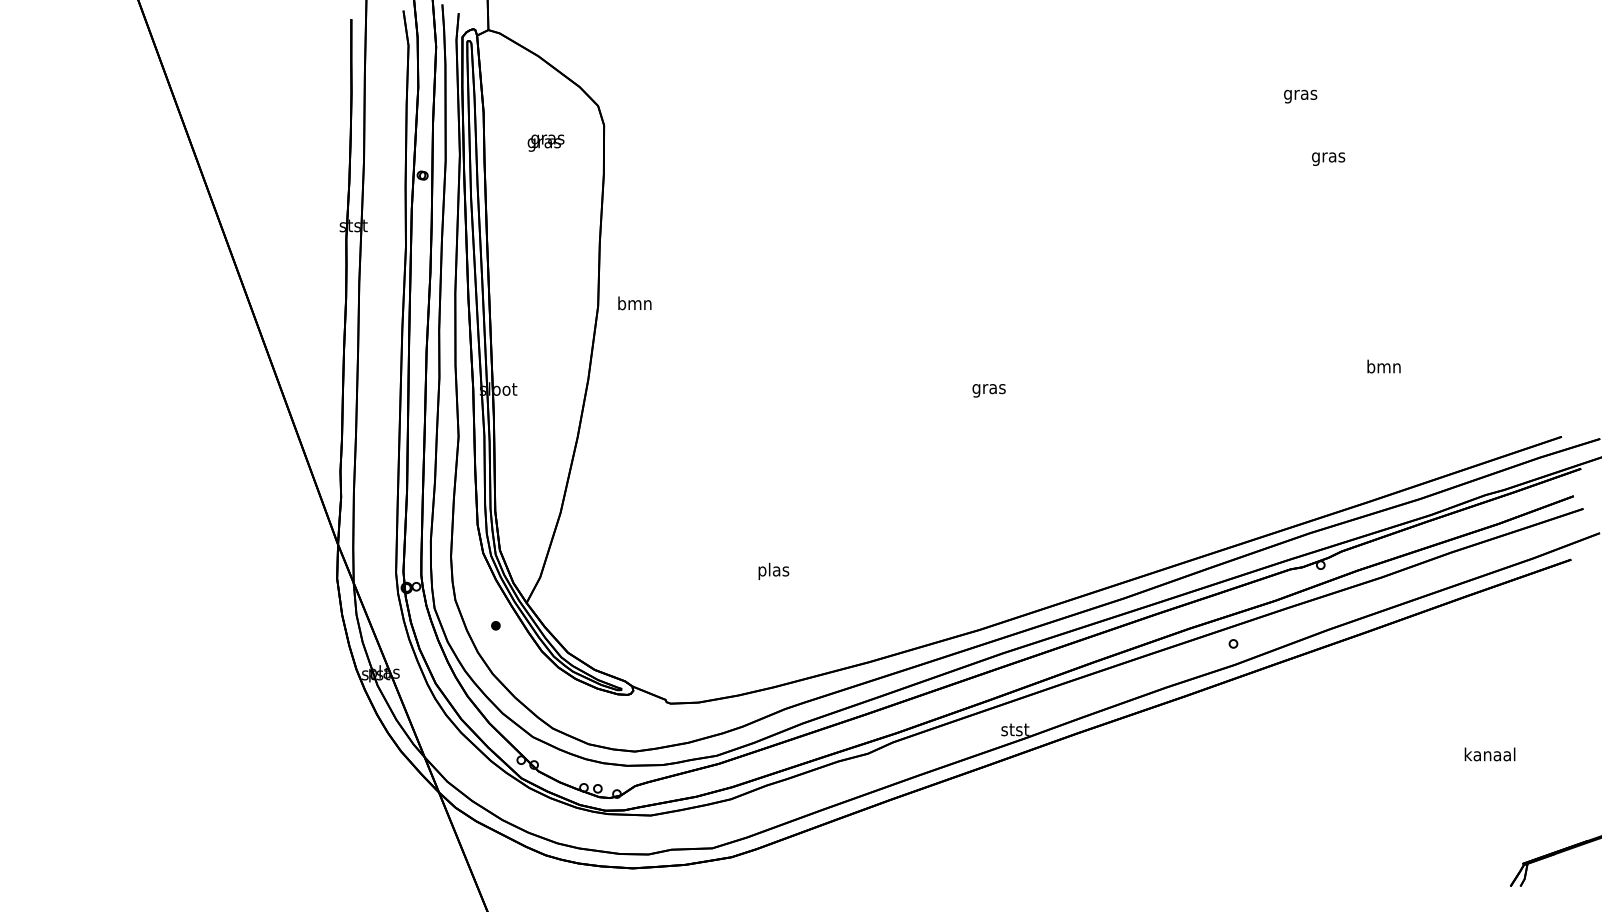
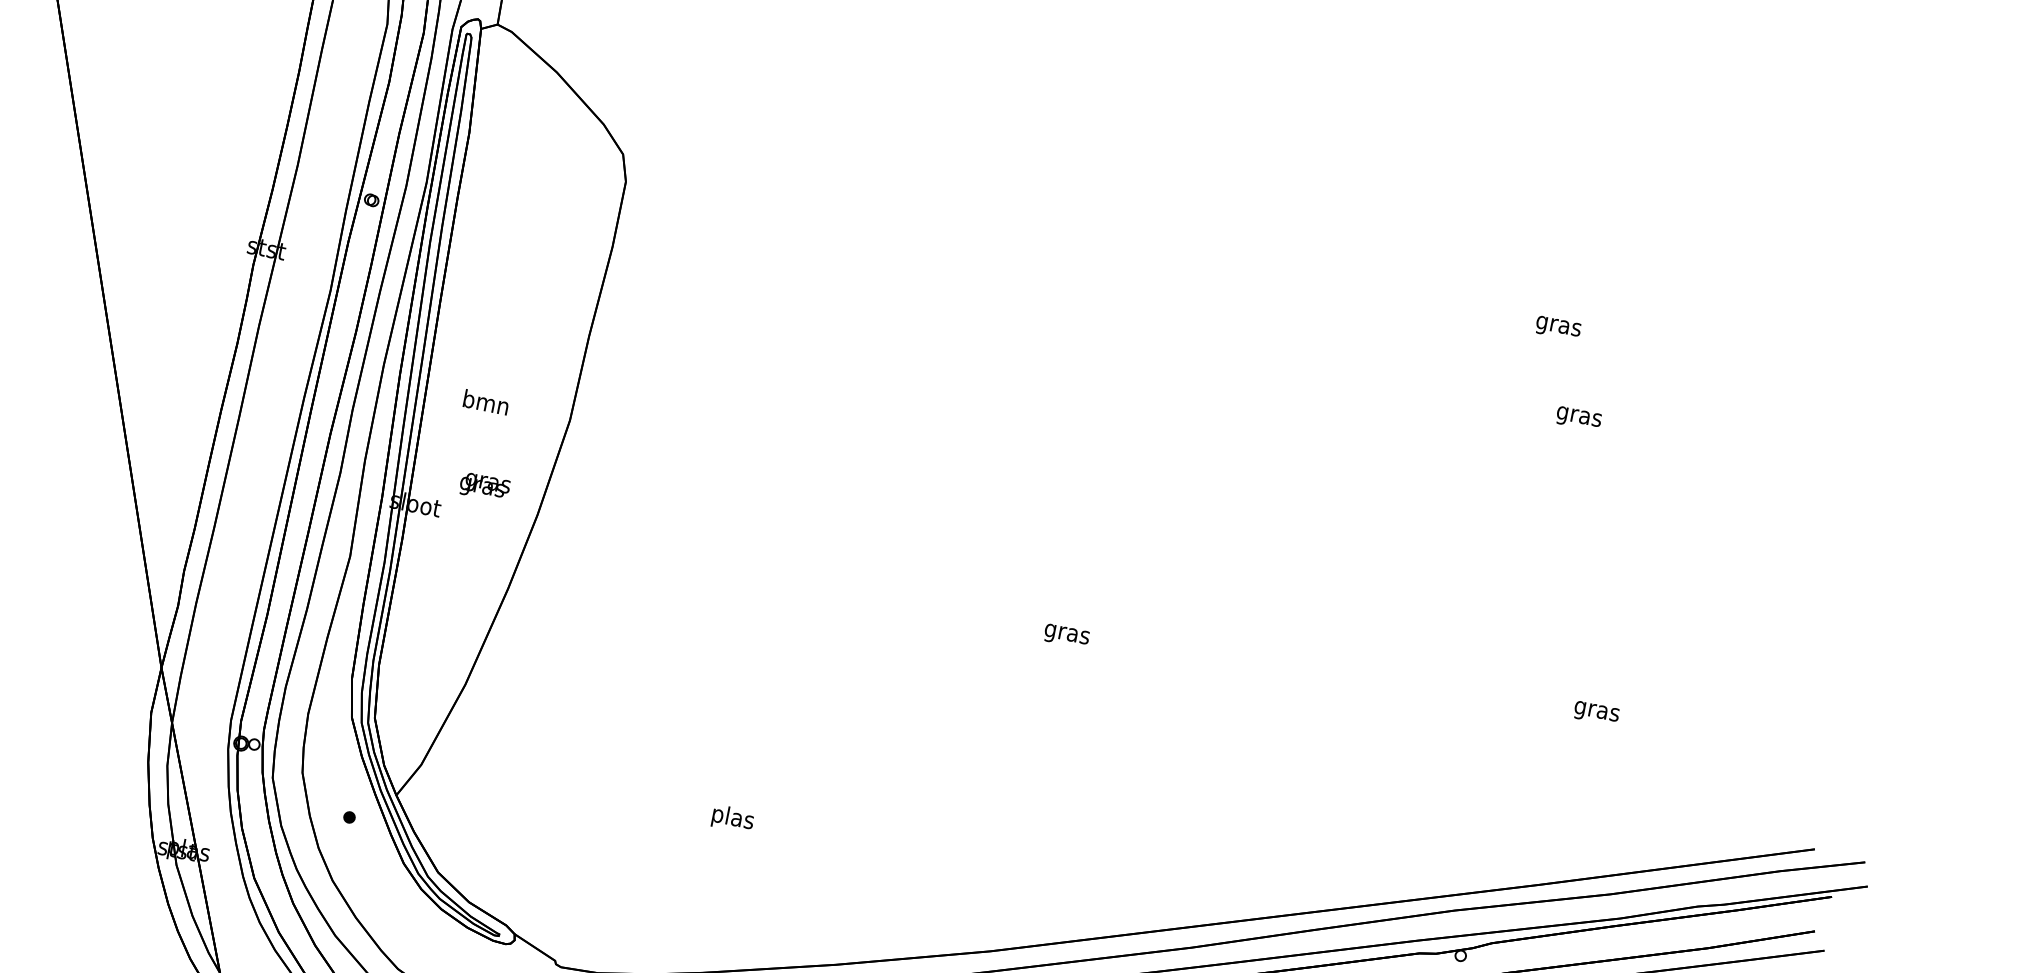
text: (545, 142) -> (484, 486), moved
text: (634, 303) -> (485, 402), moved
text: (1383, 367) -> (1596, 710), bmn -> gras

